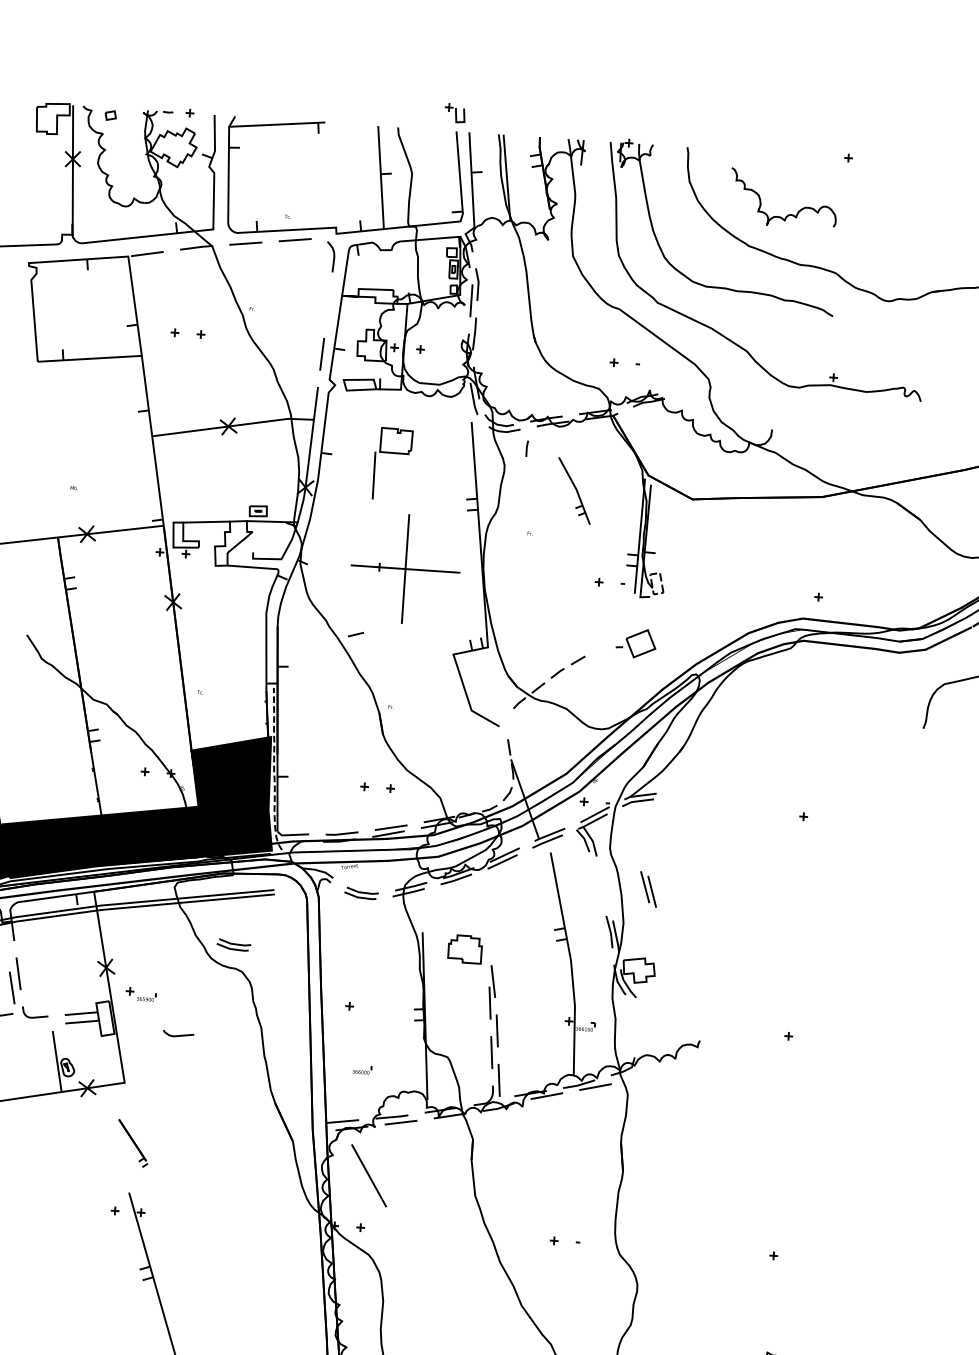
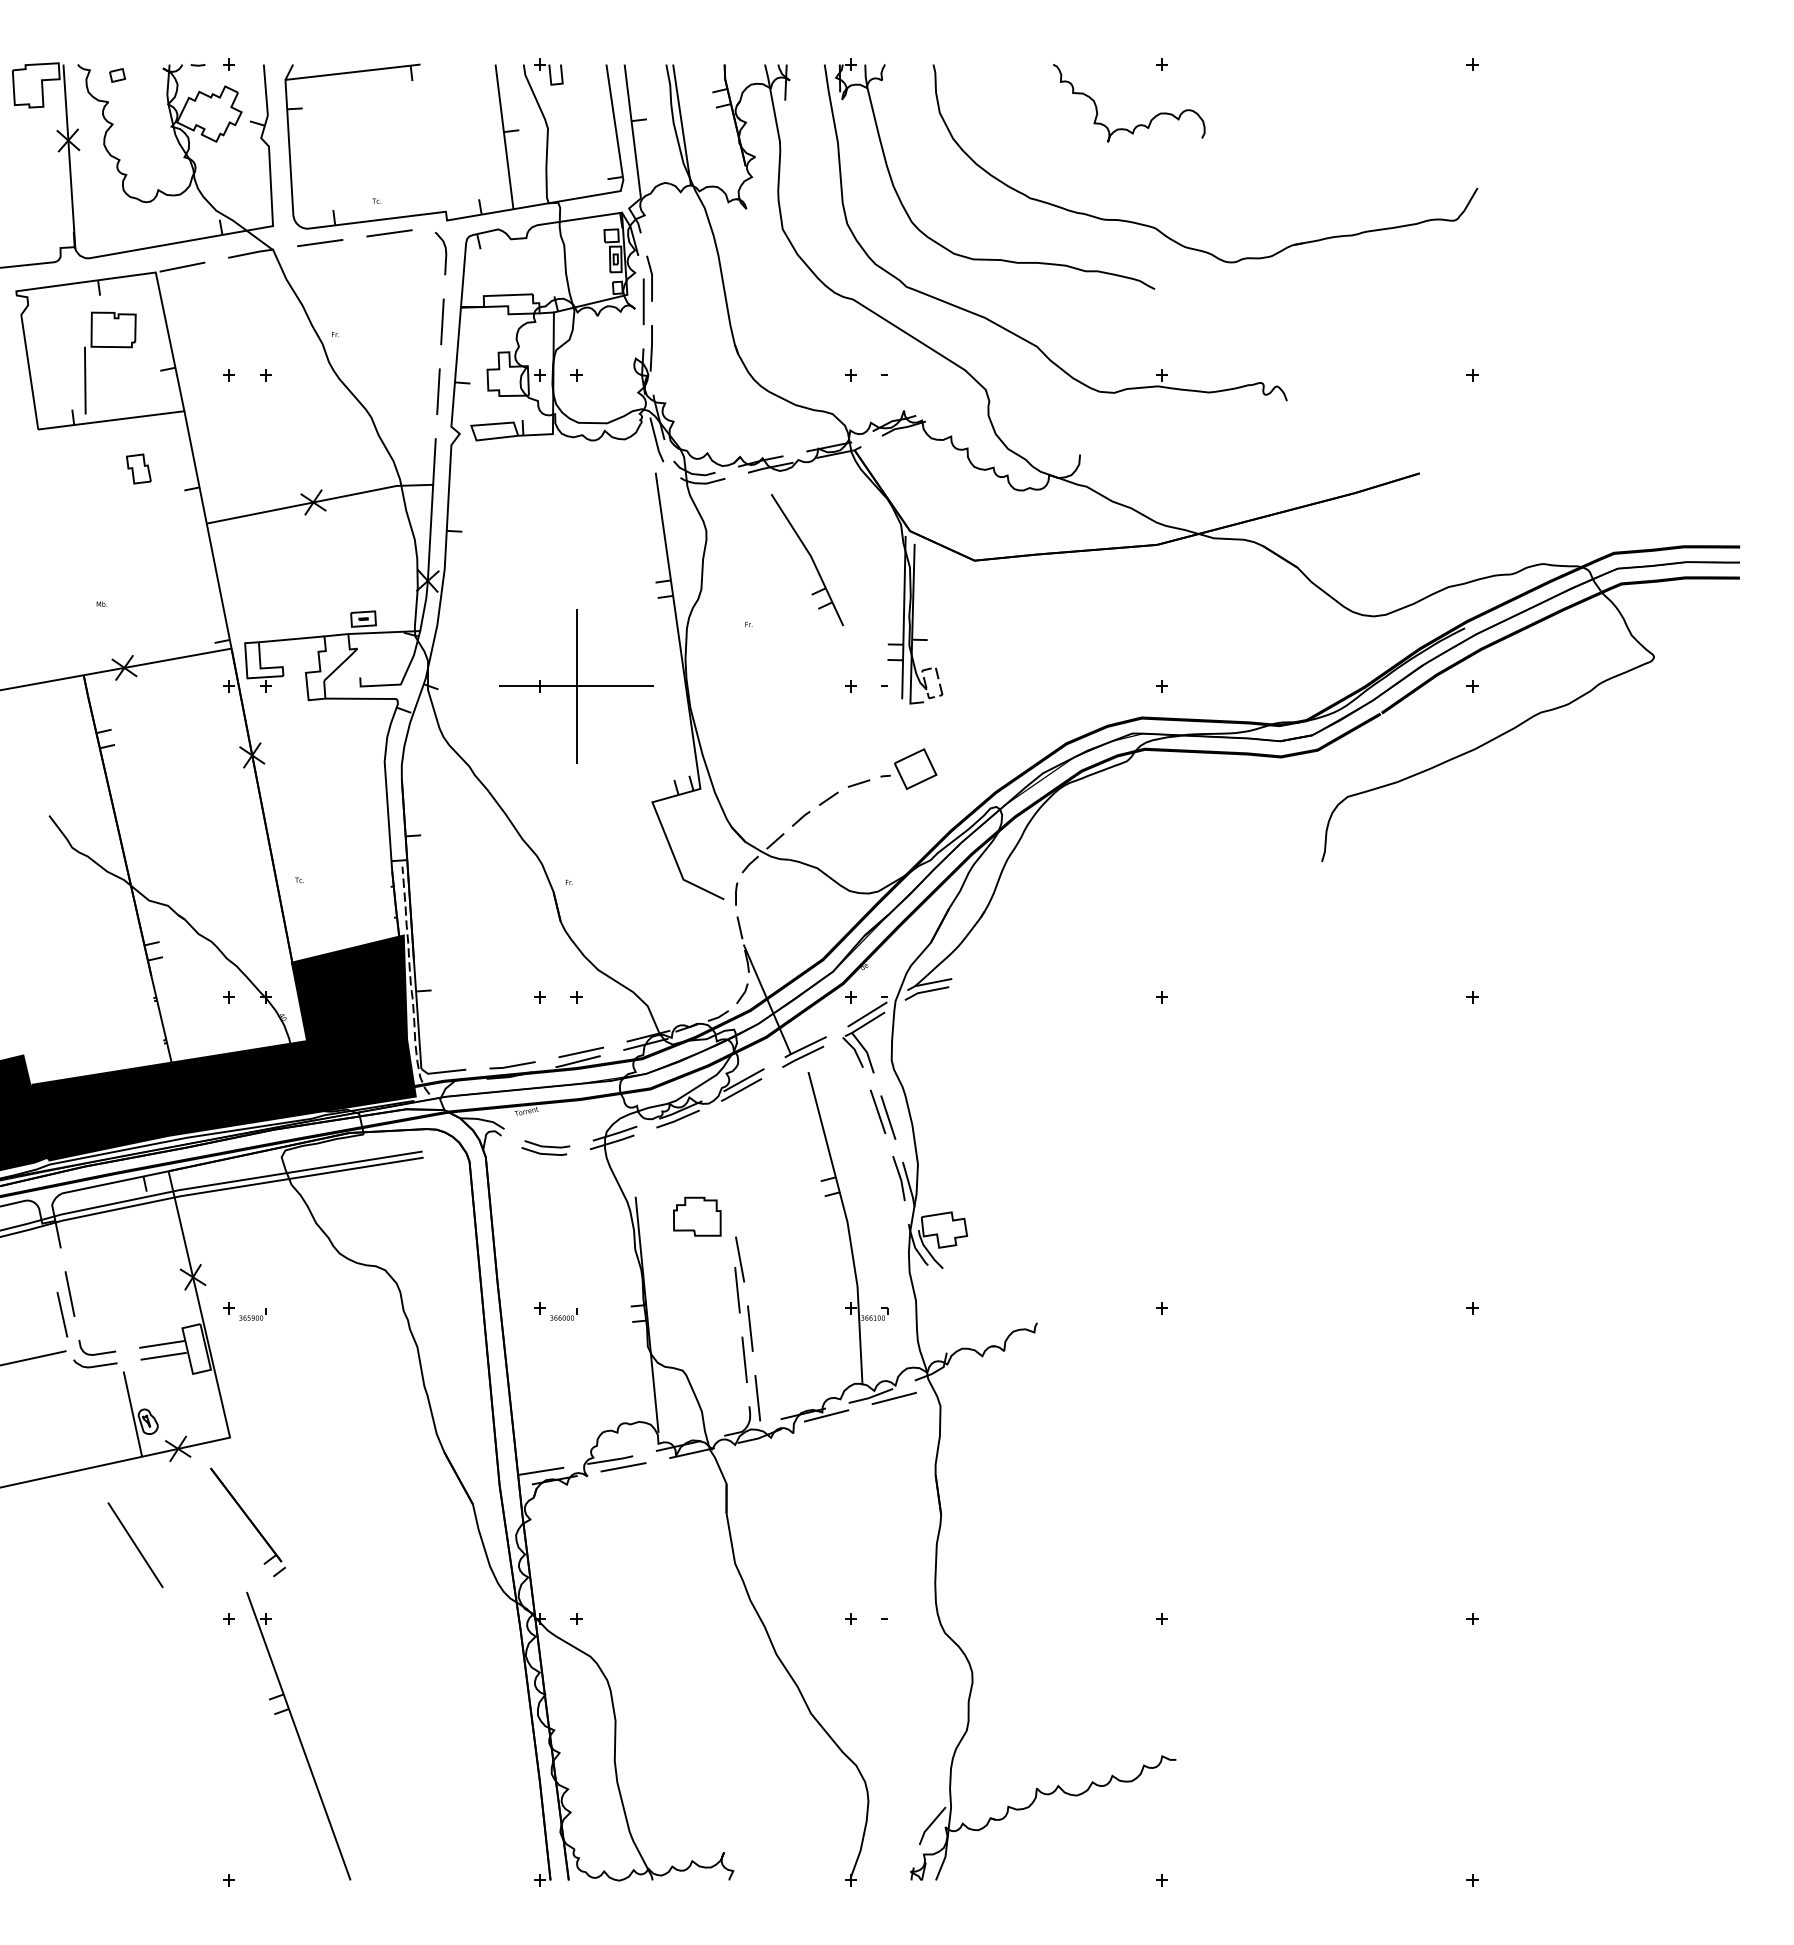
part: (454, 112) -> (548, 71), moved
curve: (789, 214) -> (1138, 124), moved
line: (328, 304) -> (442, 321), added
part: (106, 394) -> (138, 468), added
line: (527, 448) -> (736, 893), moved
part: (393, 453) -> (110, 347), moved
part: (573, 491) -> (806, 560), size x1.43
line: (355, 634) -> (858, 783), moved
part: (648, 889) -> (882, 1114), moved
part: (233, 944) -> (370, 1232), removed
curve: (178, 1035) -> (95, 1365), moved
part: (362, 1069) -> (563, 1314), moved
part: (132, 1143) -> (247, 1522), size x1.67
line: (369, 1175) -> (135, 1545), moved

